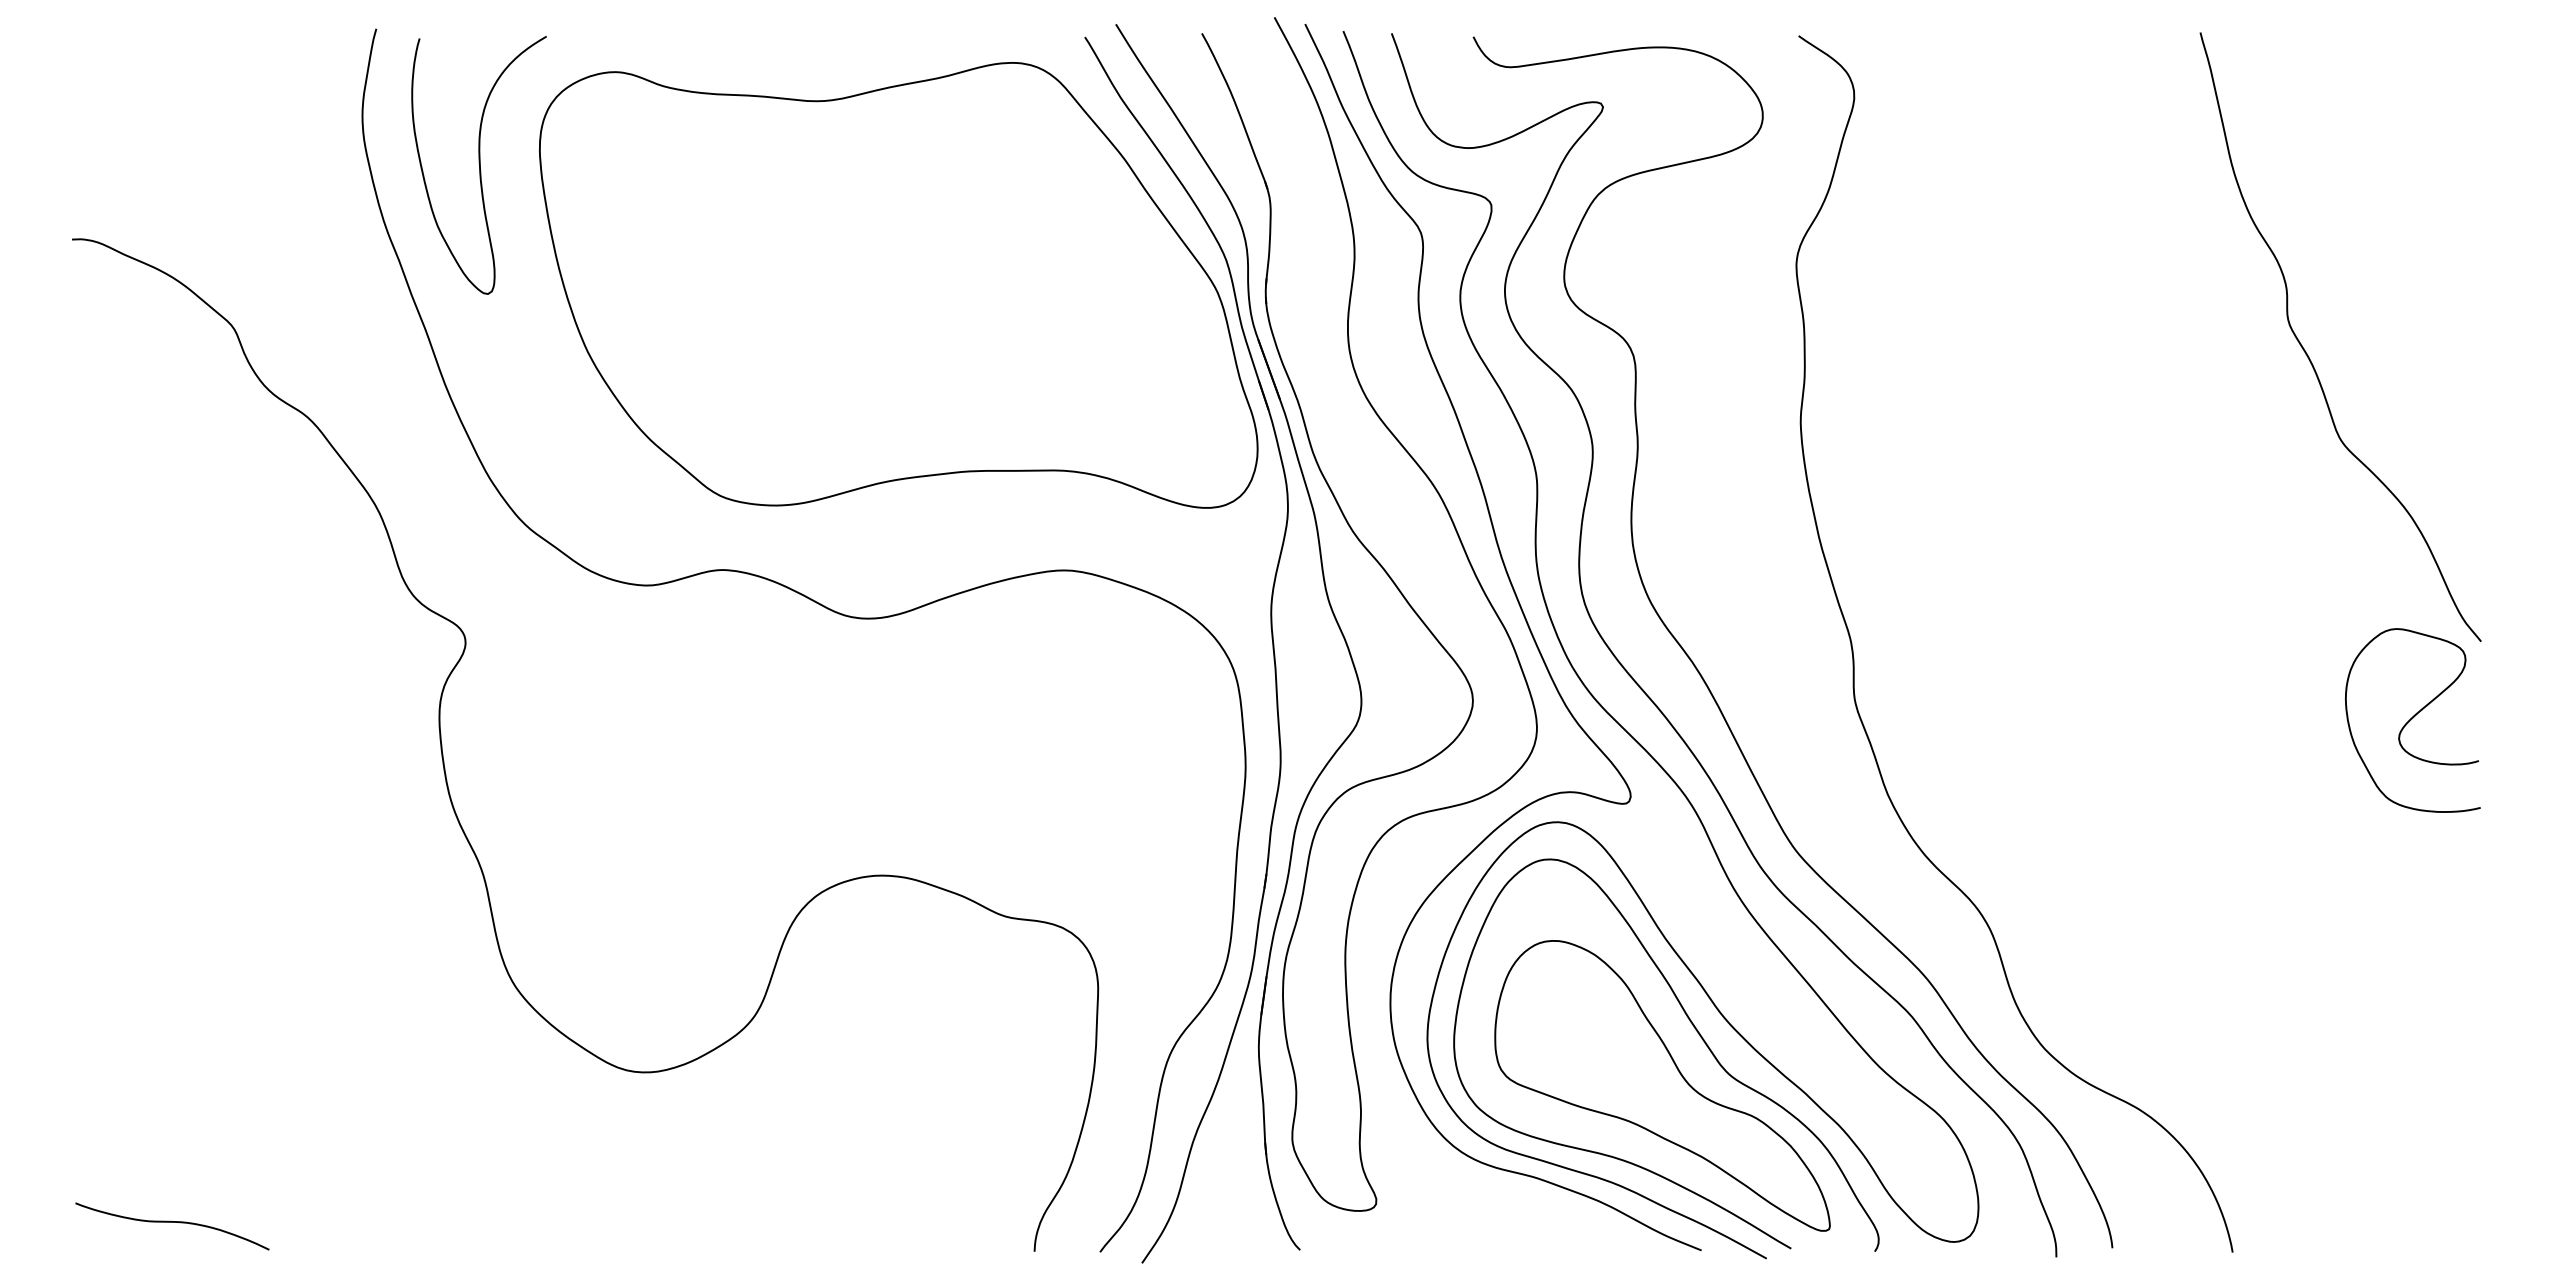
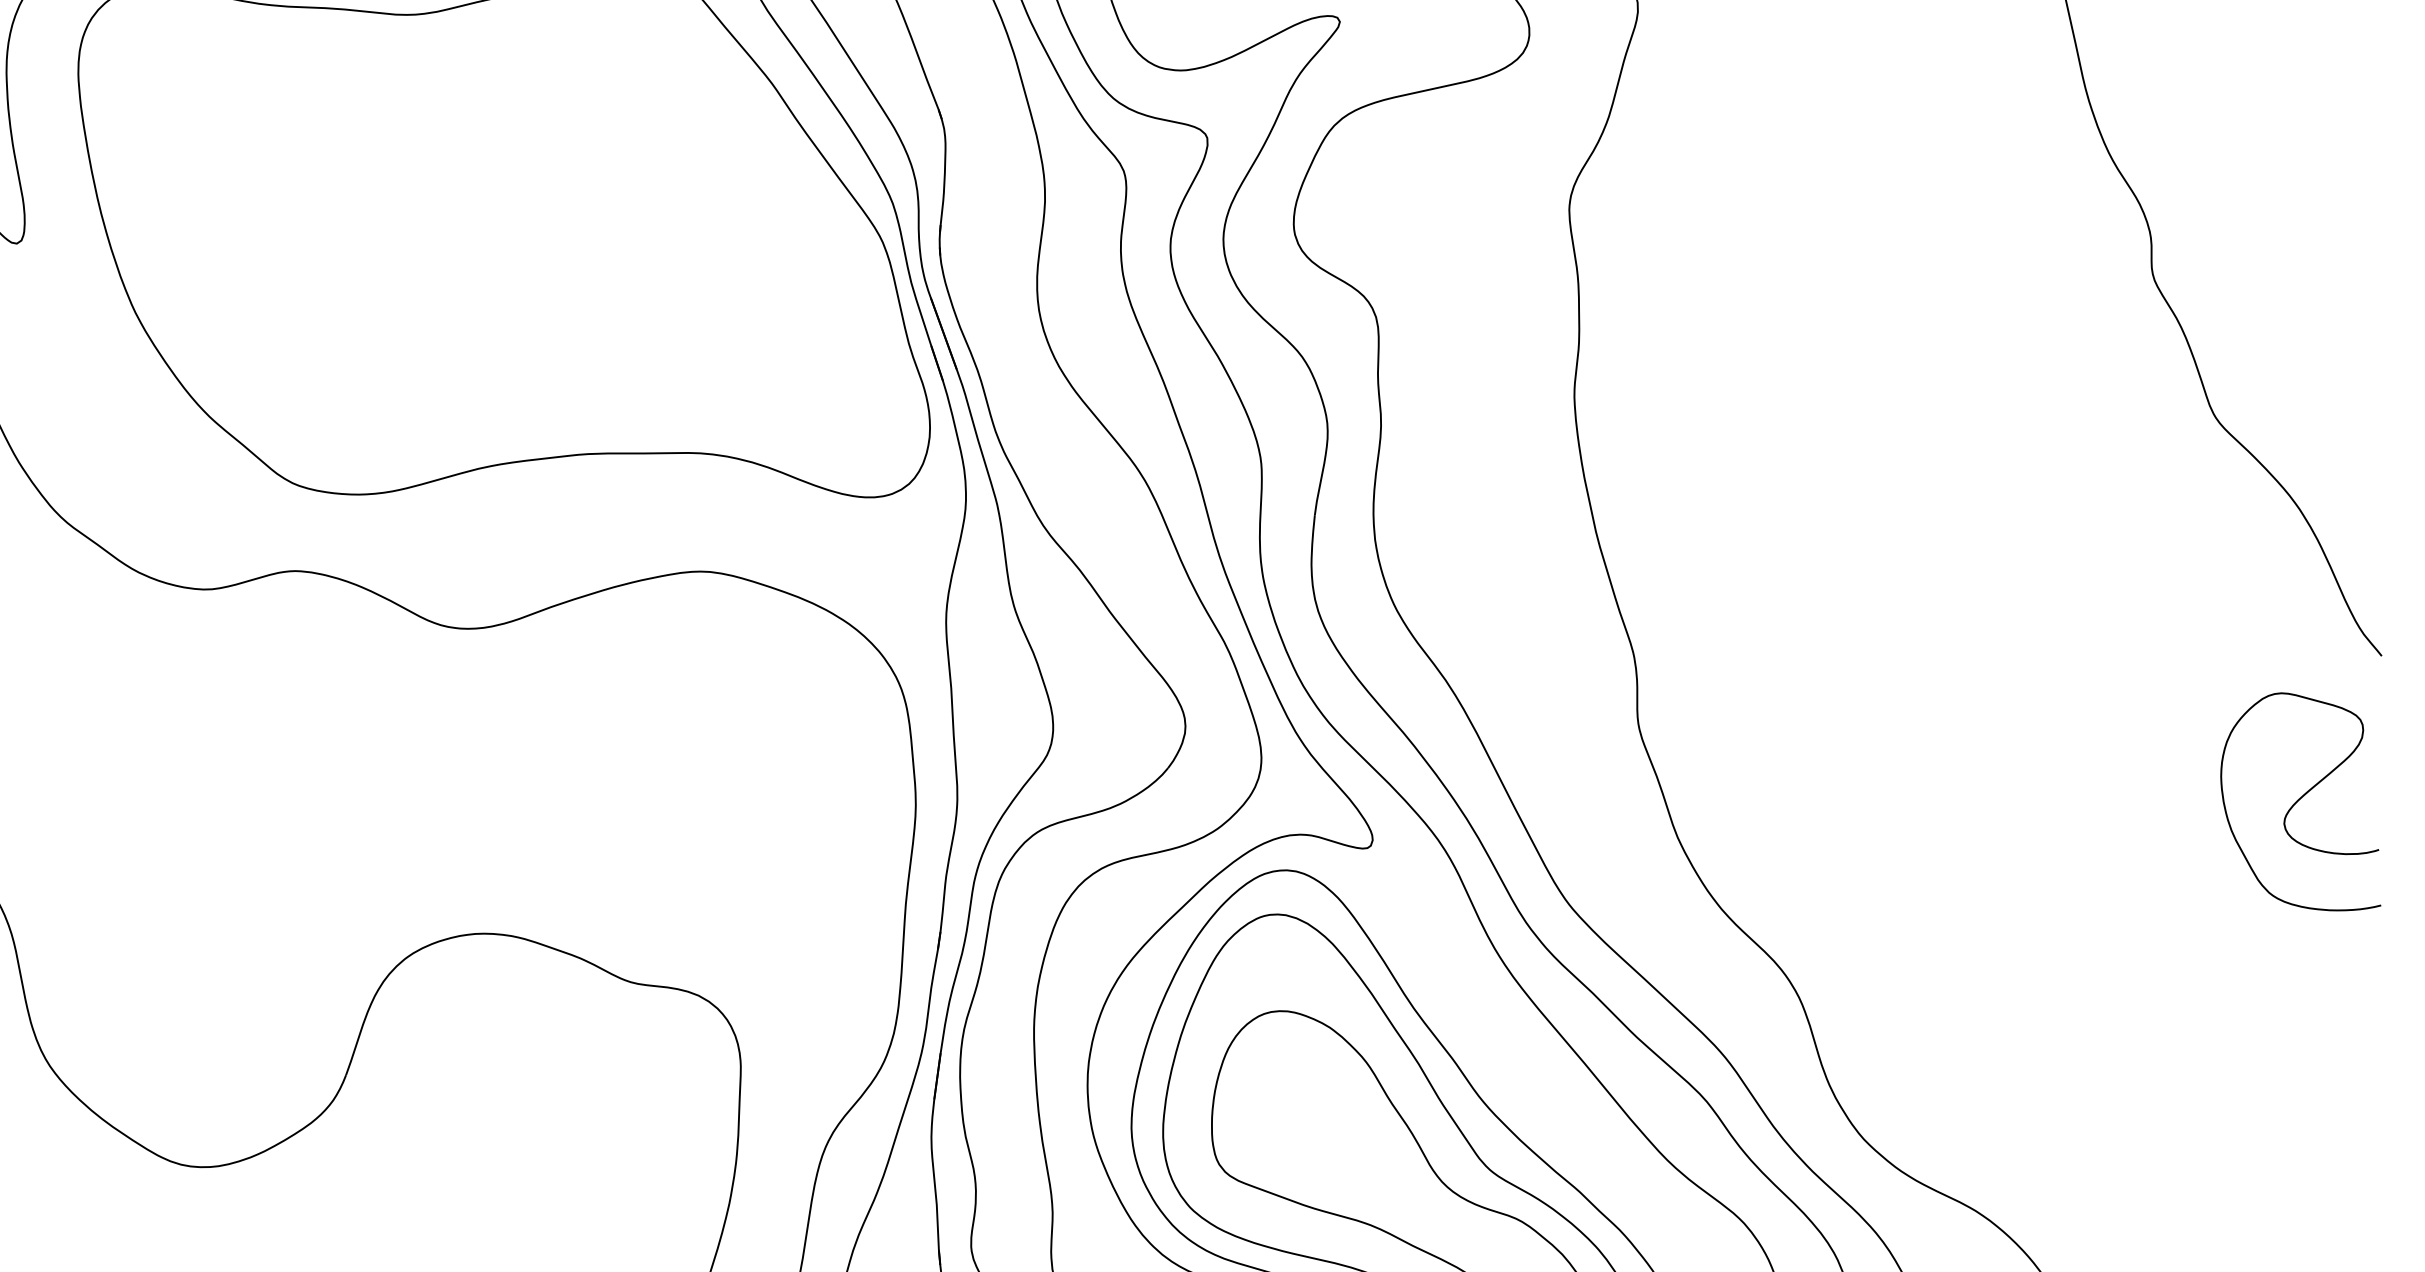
curve: (2412, 719) -> (2300, 800), moved

